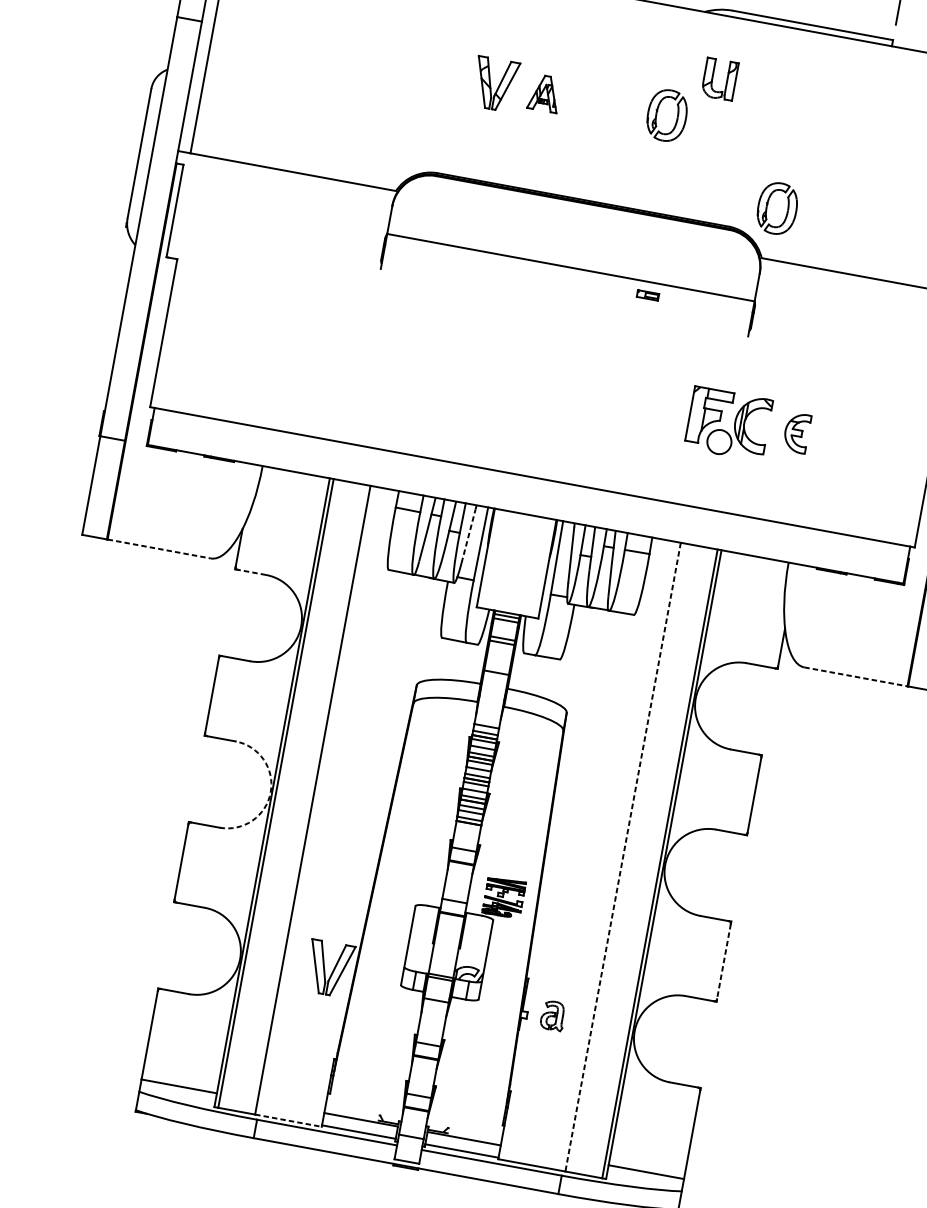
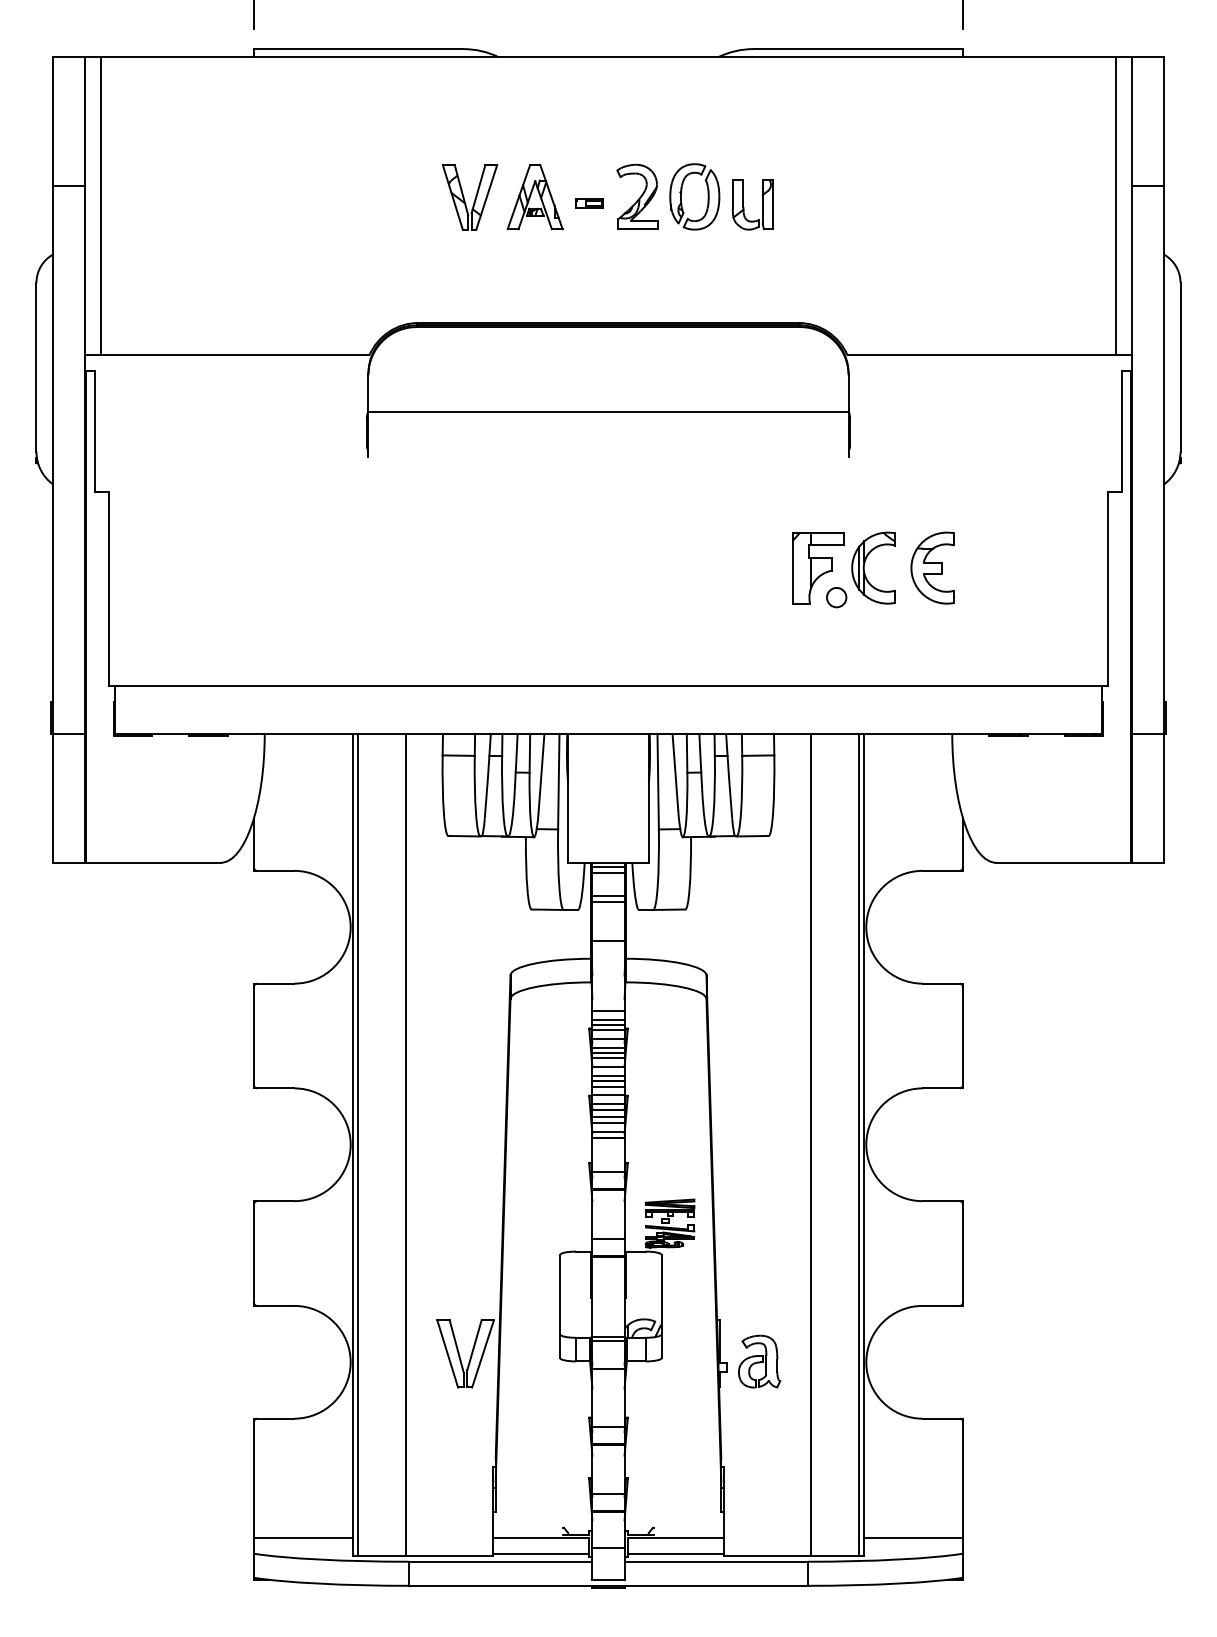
part: (712, 80) -> (744, 207), moved
part: (544, 93) -> (534, 197), size x1.43
part: (623, 107) -> (637, 196), added
part: (768, 204) -> (843, 285), removed
part: (648, 295) -> (589, 203), moved
part: (796, 432) -> (932, 567), size x1.43
circle: (719, 441) -> (836, 597), size x0.62
line: (468, 535) -> (541, 774), dashed -> solid
line: (159, 548) -> (153, 862), dashed -> solid
line: (251, 572) -> (275, 870), dashed -> solid
line: (856, 676) -> (1064, 862), dashed -> solid
arc: (270, 792) -> (350, 1144), dashed -> solid
line: (623, 856) -> (811, 1144), dashed -> solid
line: (723, 962) -> (962, 1254), dashed -> solid
part: (553, 1015) -> (759, 1361), size x1.43
line: (288, 1120) -> (449, 1555), dashed -> solid

